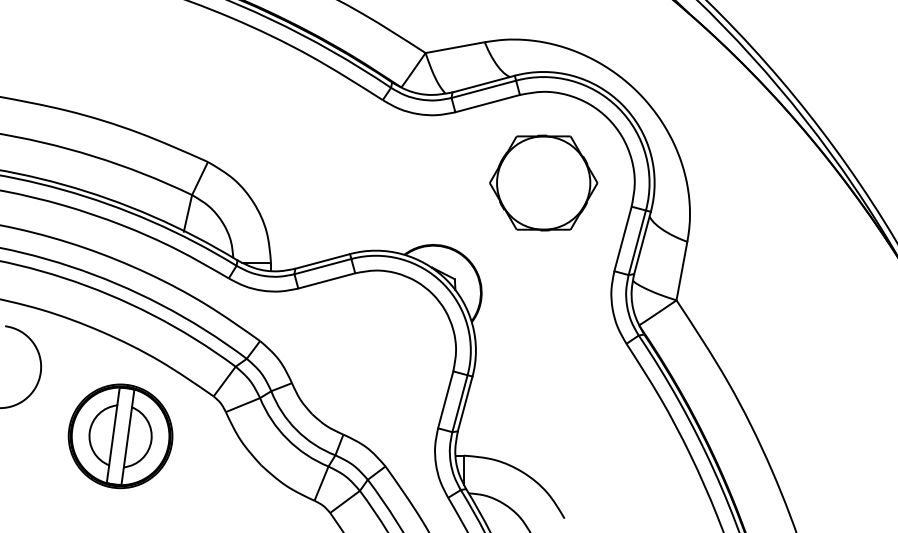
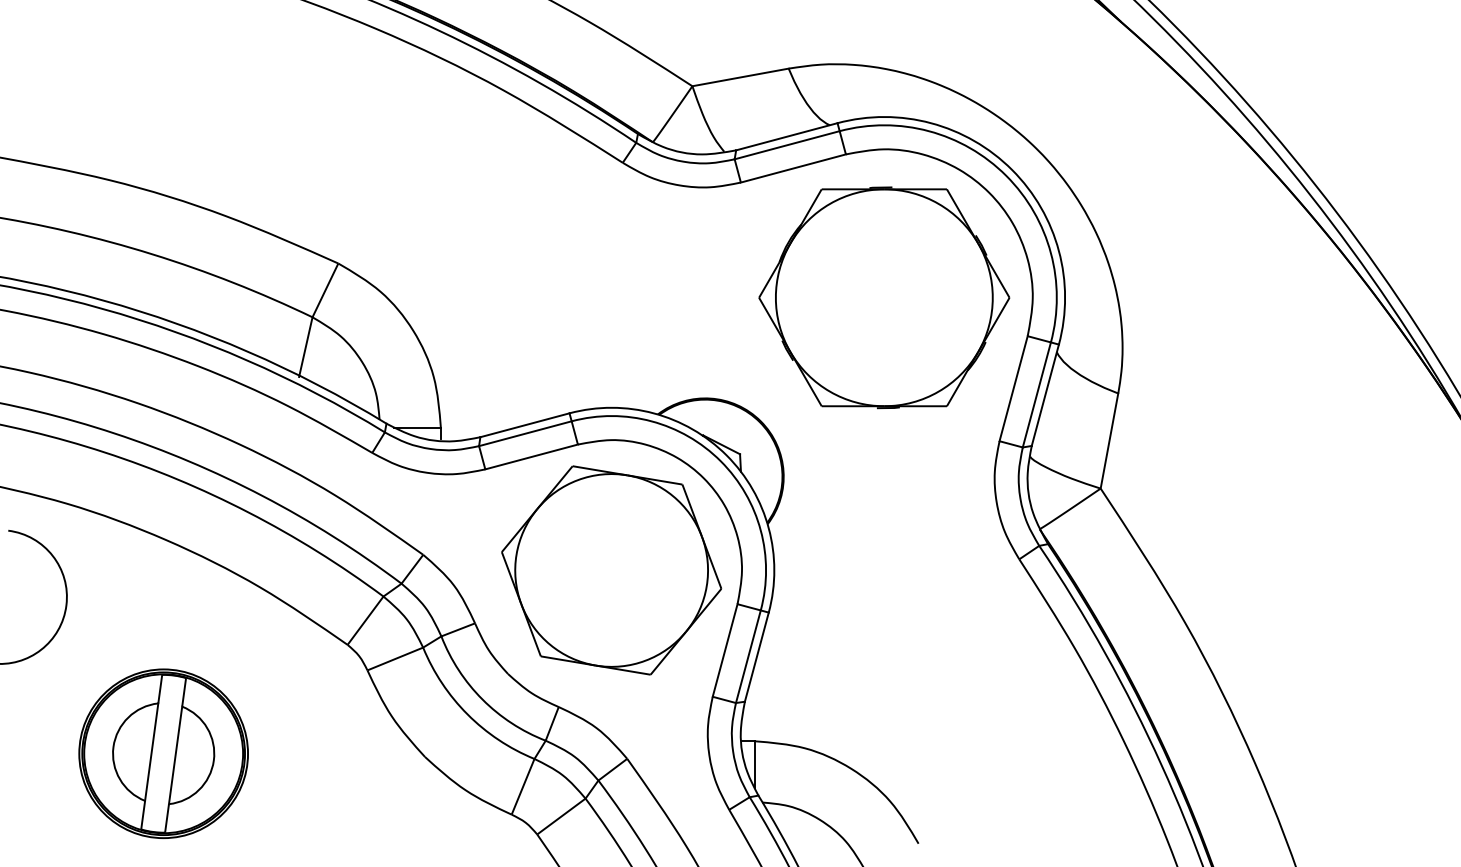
part: (543, 182) -> (884, 296), size x1.43
part: (375, 350) -> (610, 570), added
part: (120, 436) -> (163, 754), moved

